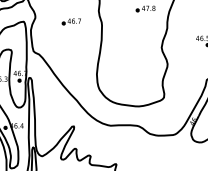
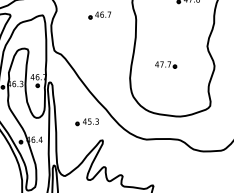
part: (127, 63) -> (166, 65), added
part: (60, 111) -> (86, 122), added

